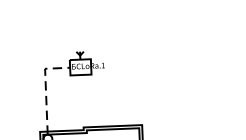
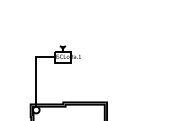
line: (46, 88) -> (36, 72), dashed -> solid

